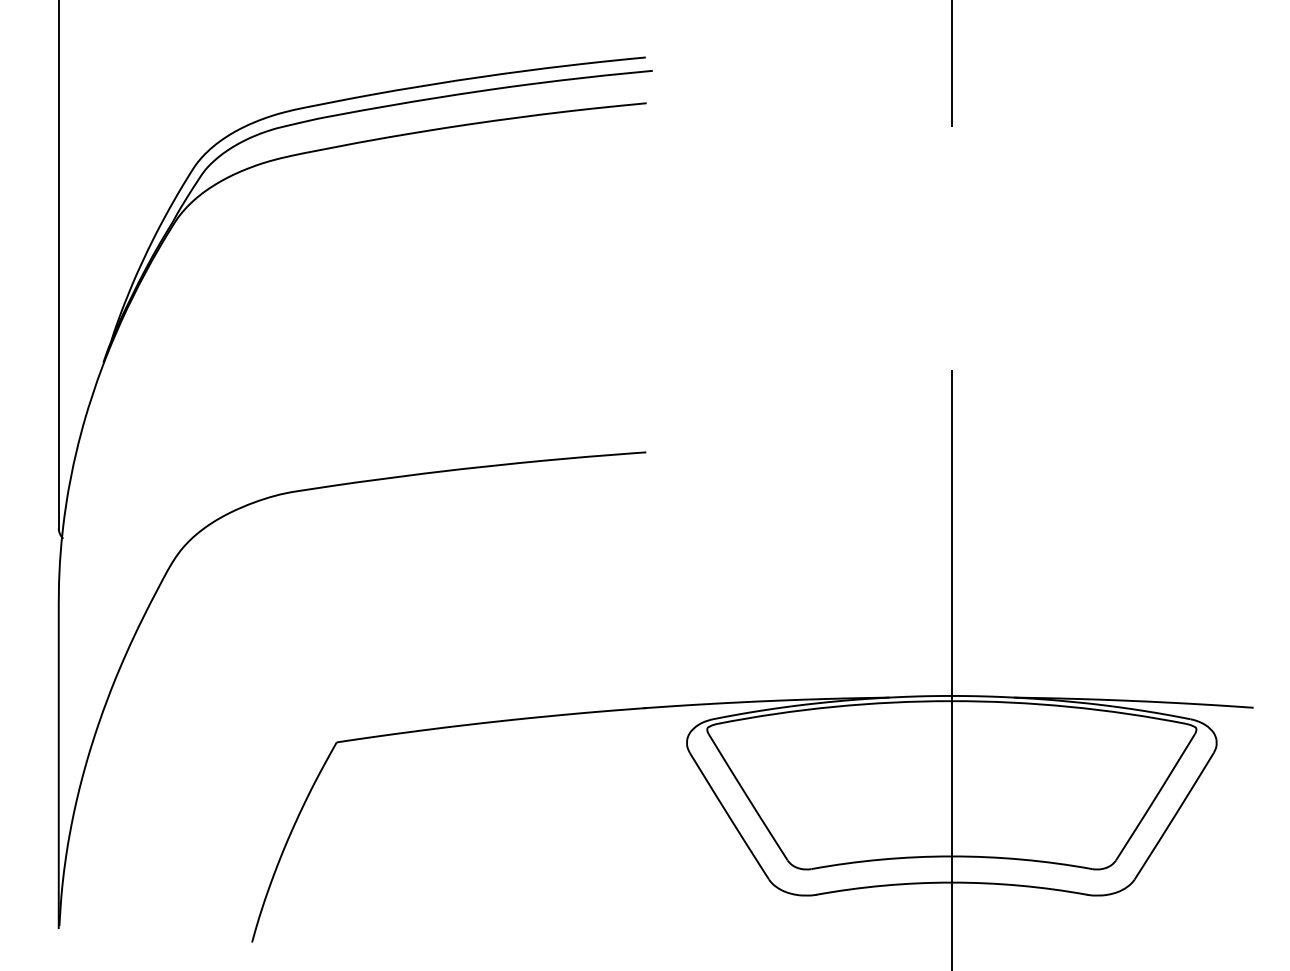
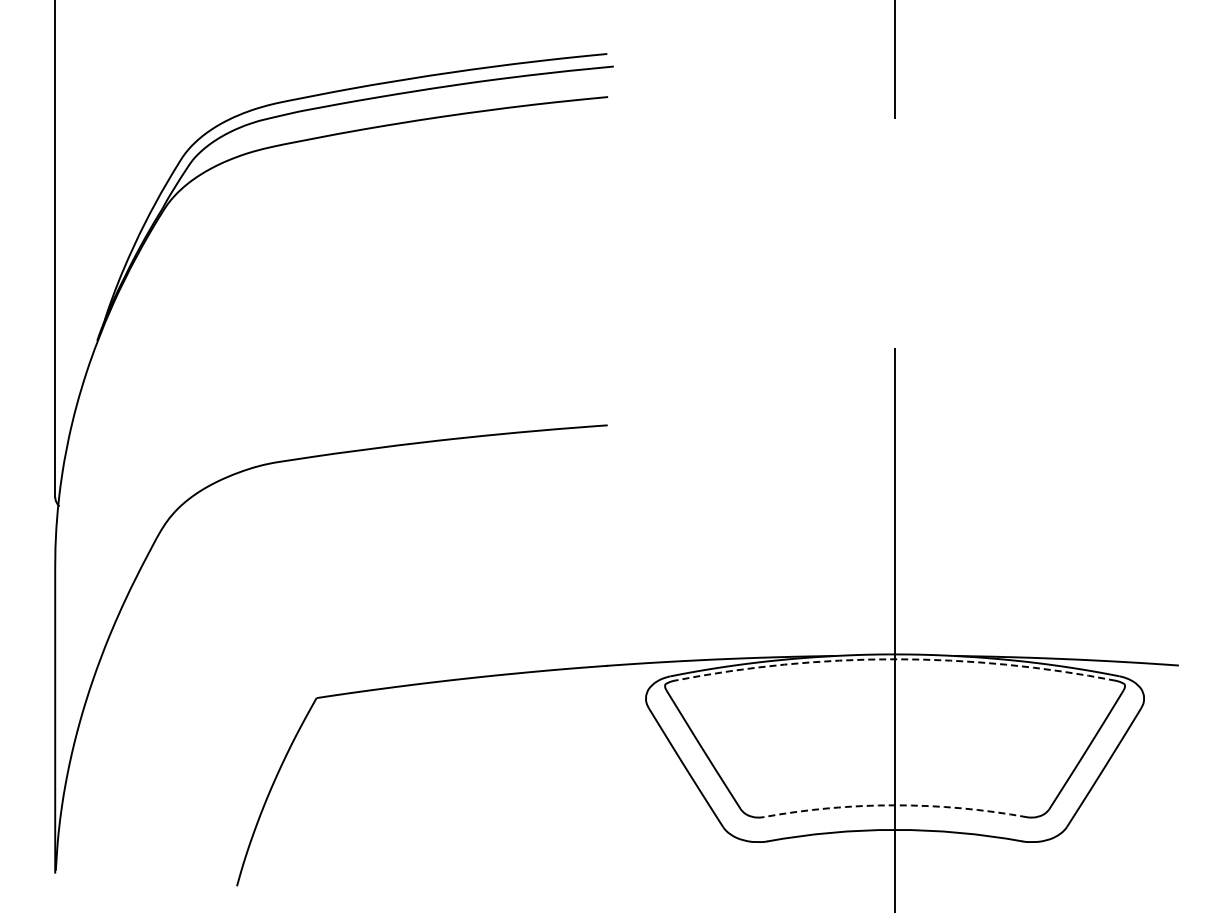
arc: (952, 701) -> (895, 659), solid -> dashed
arc: (952, 856) -> (895, 805), solid -> dashed

